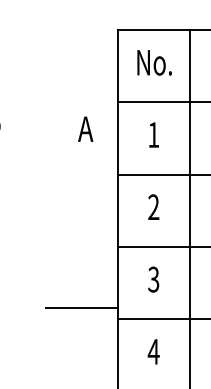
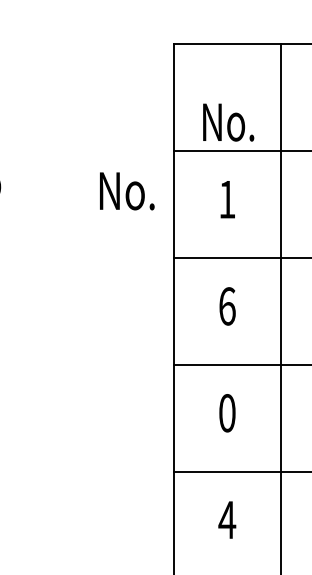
text: (154, 62) -> (228, 122), moved
text: (85, 129) -> (126, 191), A -> No.
text: (153, 207) -> (226, 306), 2 -> 6
text: (153, 279) -> (226, 413), 3 -> 0
line: (81, 308) -> (120, 455), removed

